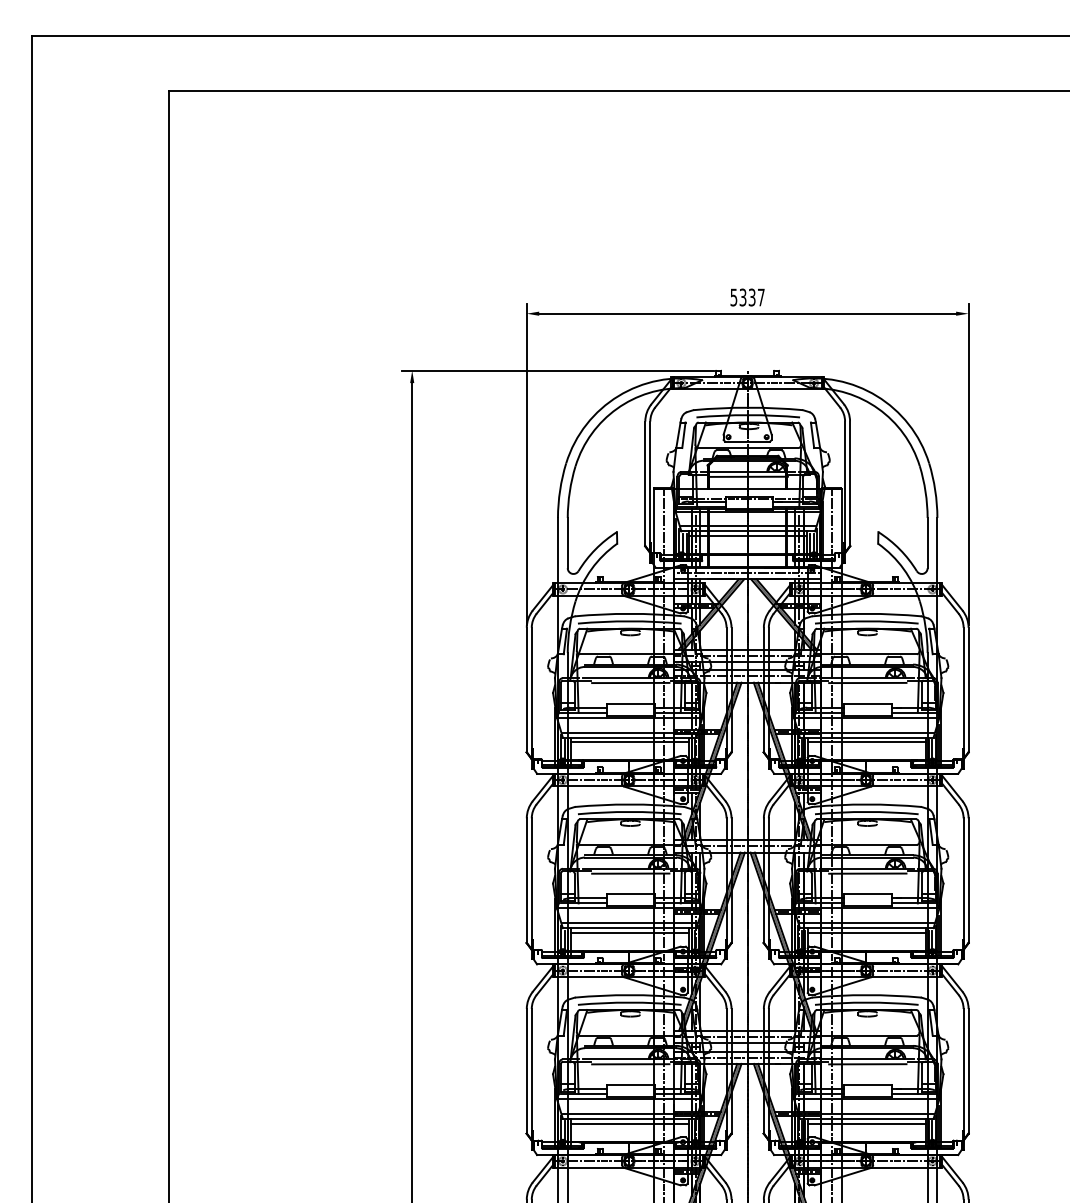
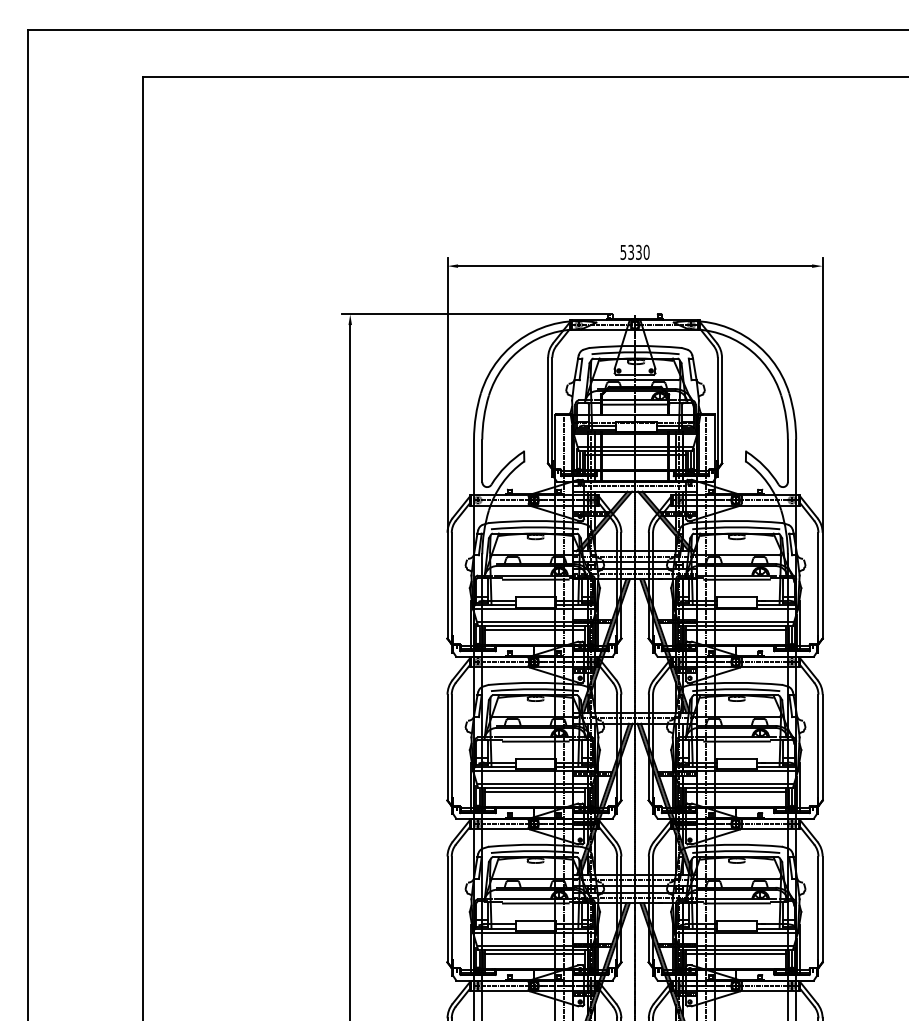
text: (760, 297) -> (645, 252), 5337 -> 5330

